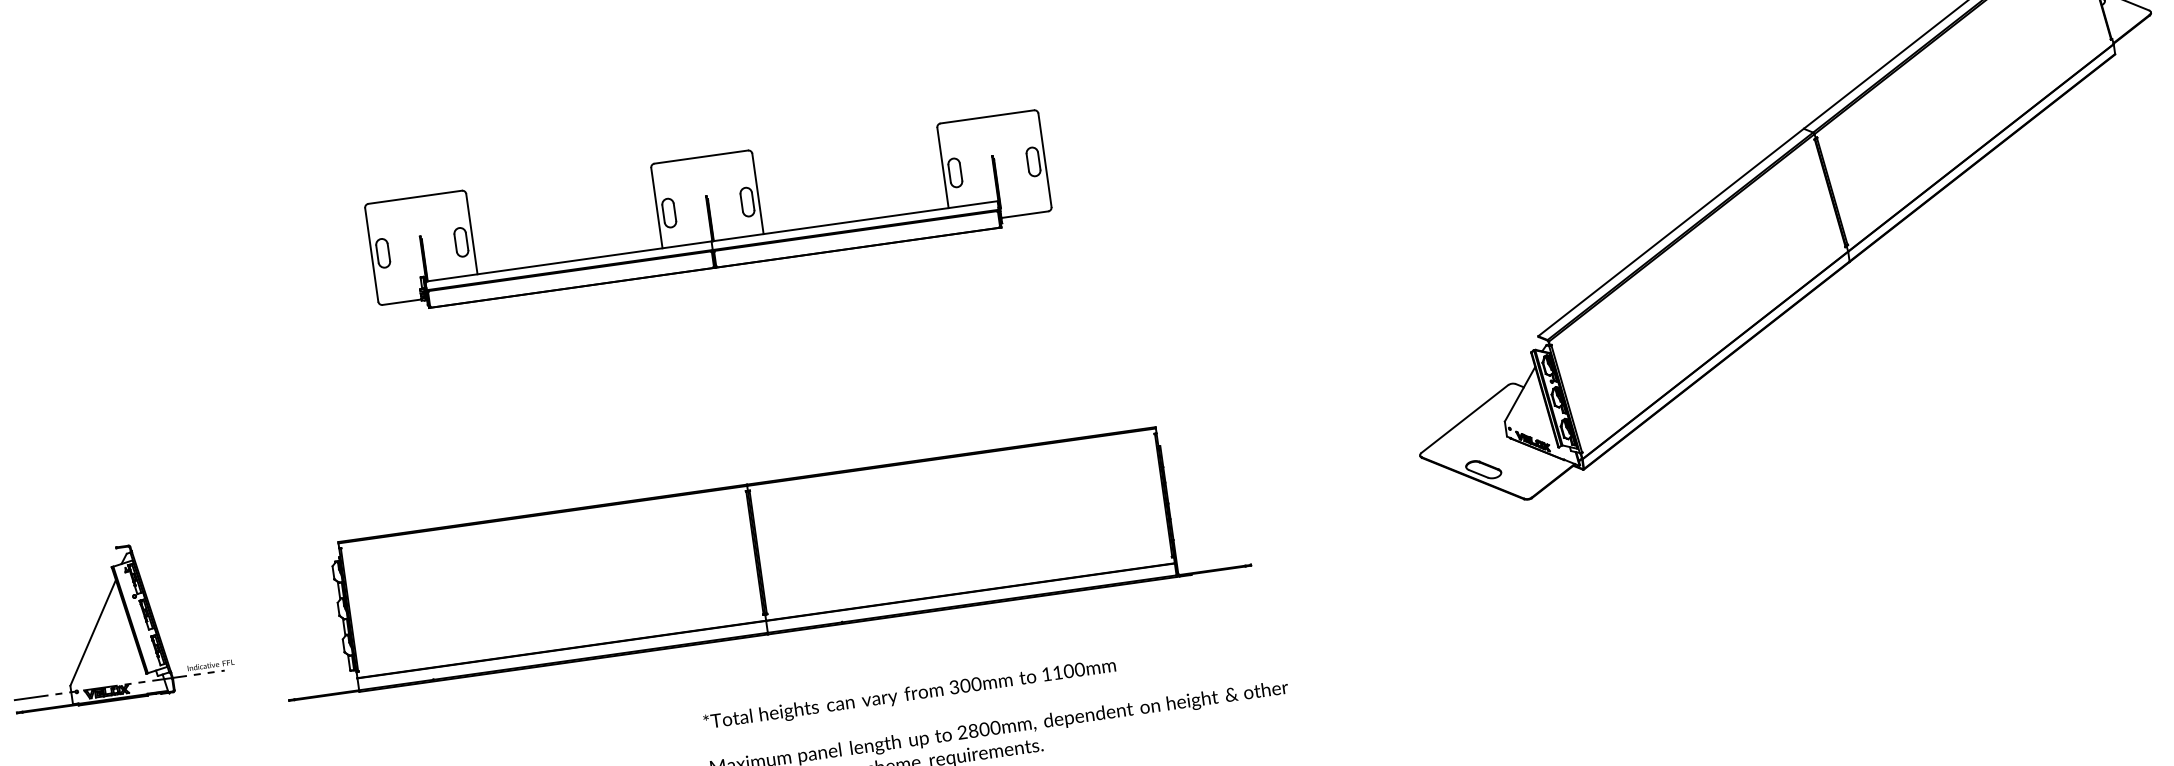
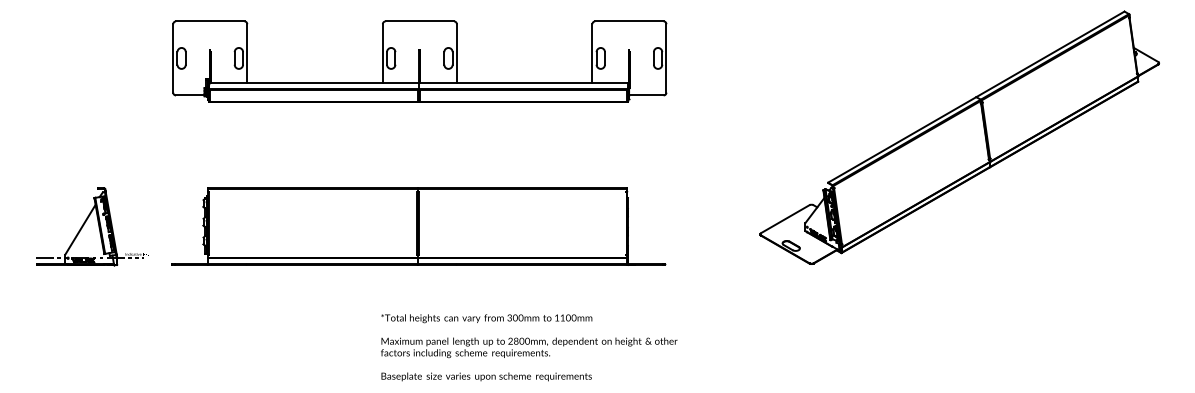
part: (708, 211) -> (419, 61), size x1.43
part: (758, 558) -> (418, 226), moved

